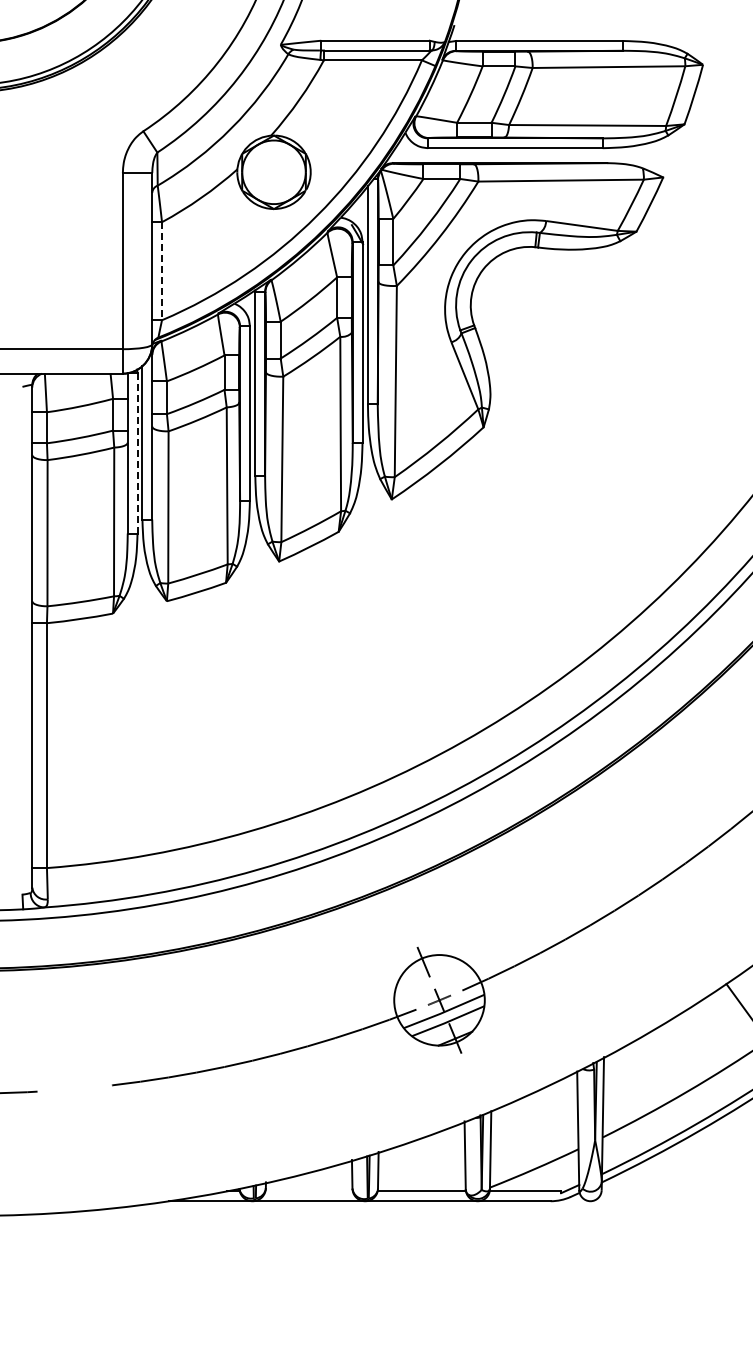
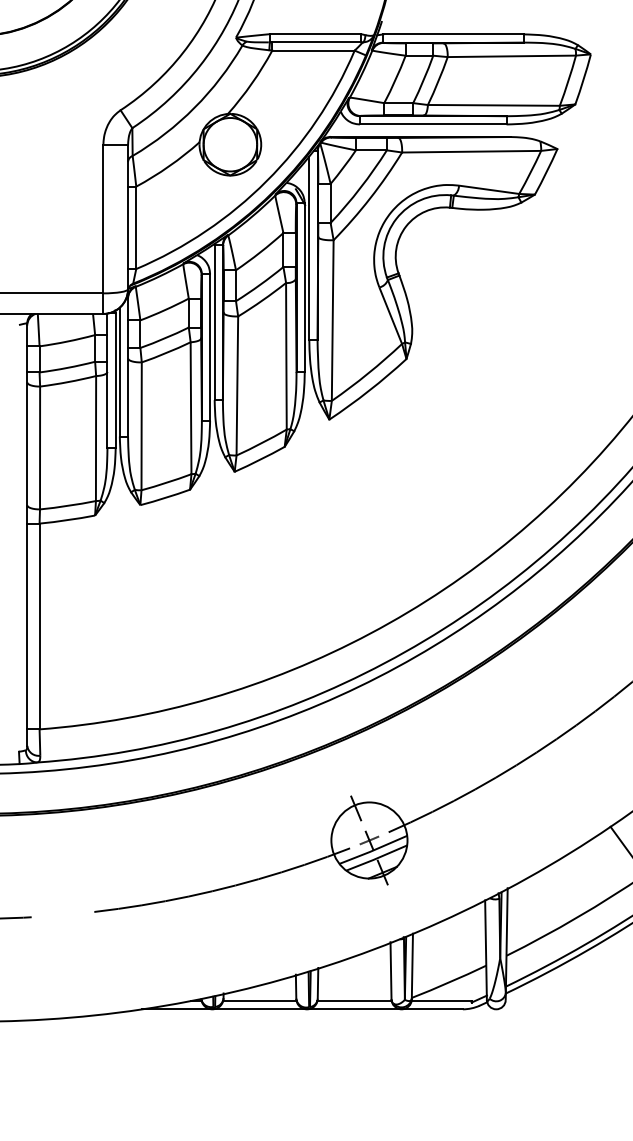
line: (162, 271) -> (136, 228), dashed -> solid
line: (137, 453) -> (115, 381), dashed -> solid
line: (309, 1191) -> (260, 1001), added

